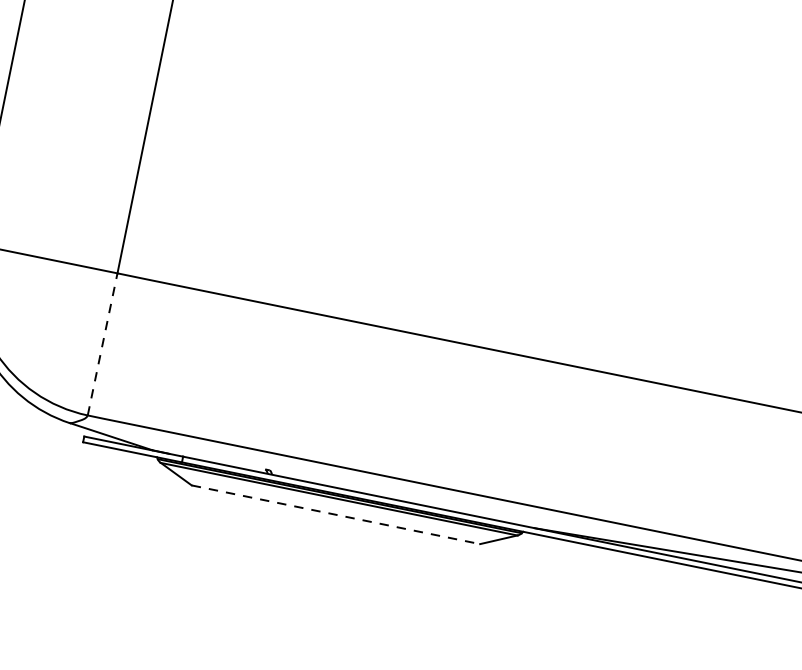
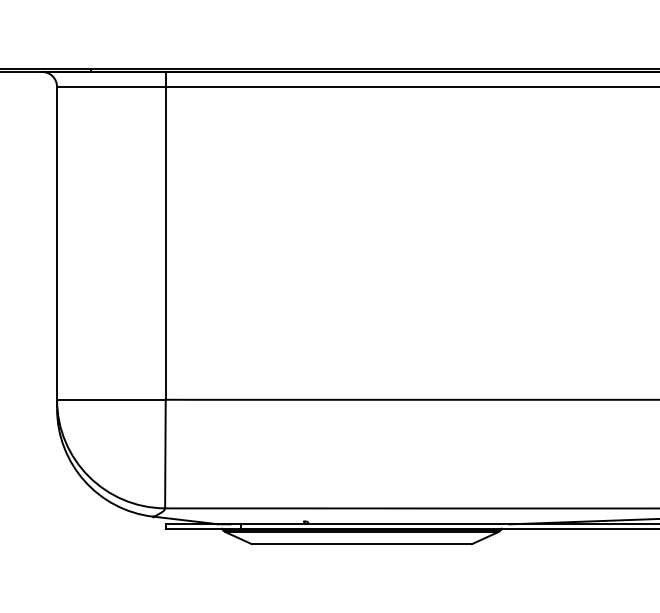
line: (102, 343) -> (165, 453), dashed -> solid
line: (336, 515) -> (362, 544), dashed -> solid

